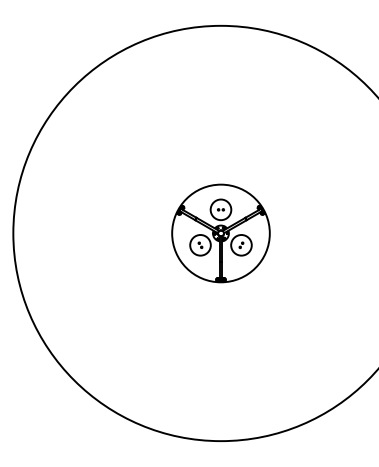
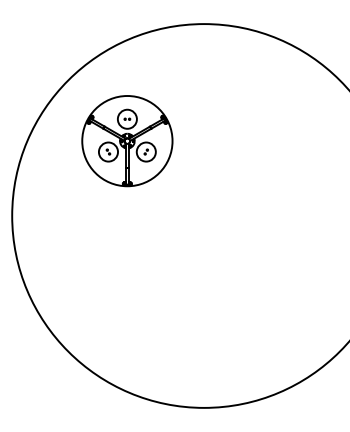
part: (220, 233) -> (126, 141), moved

